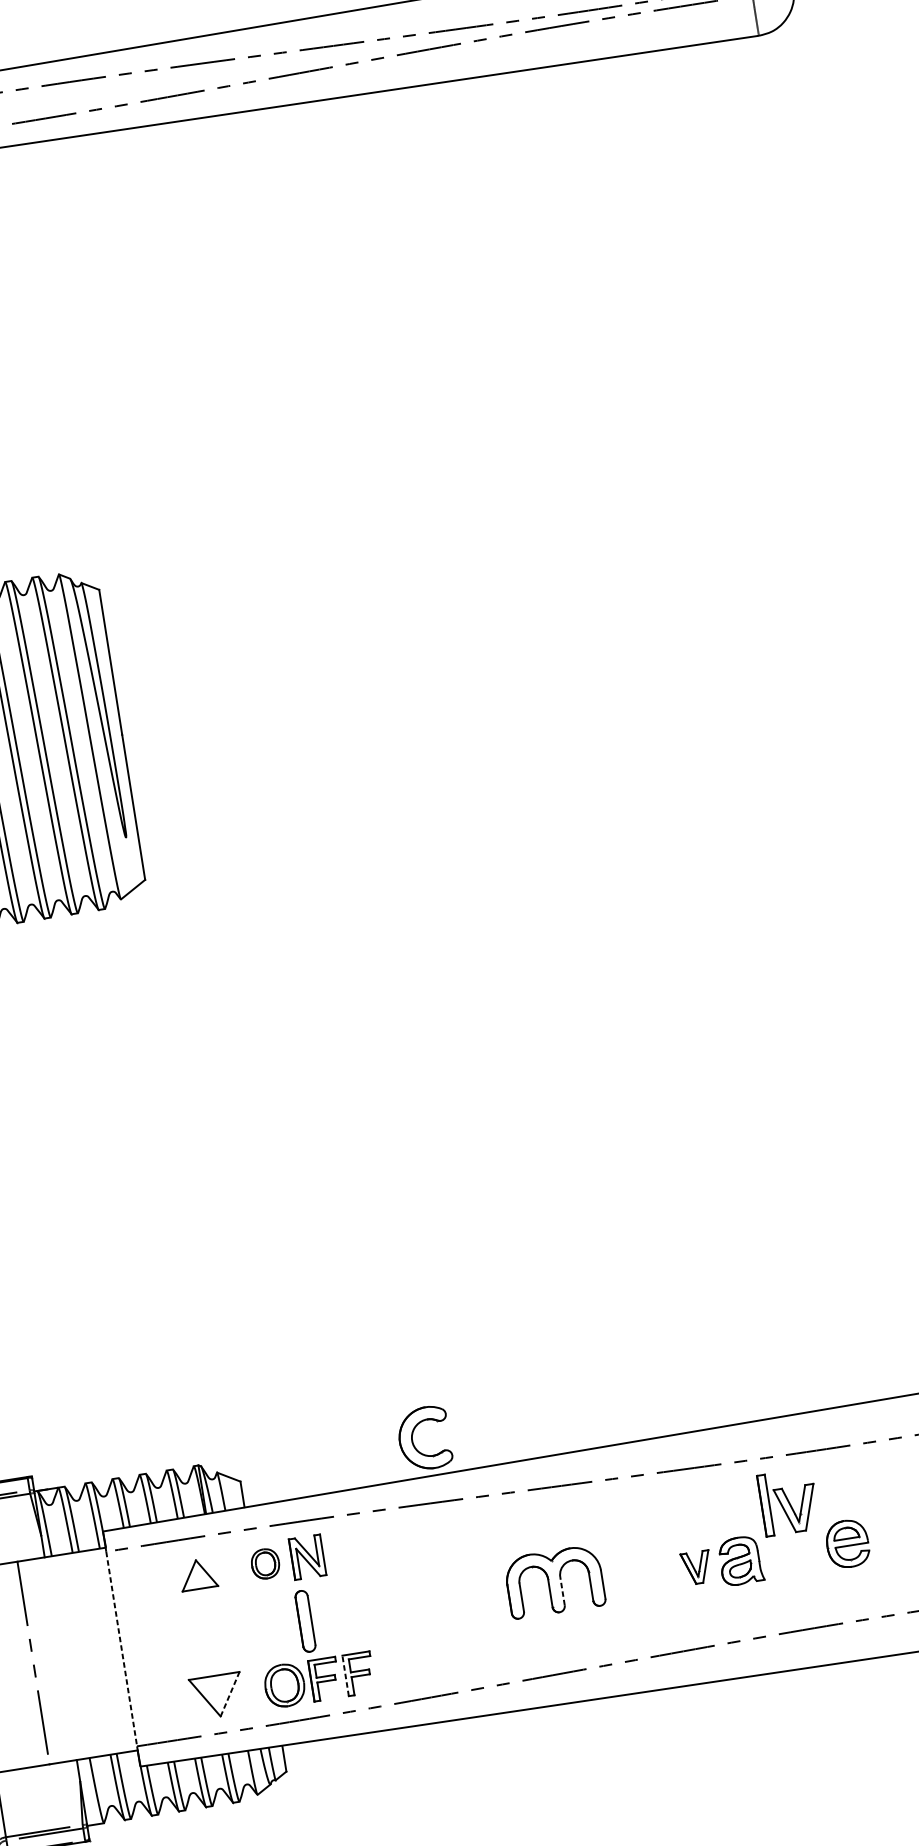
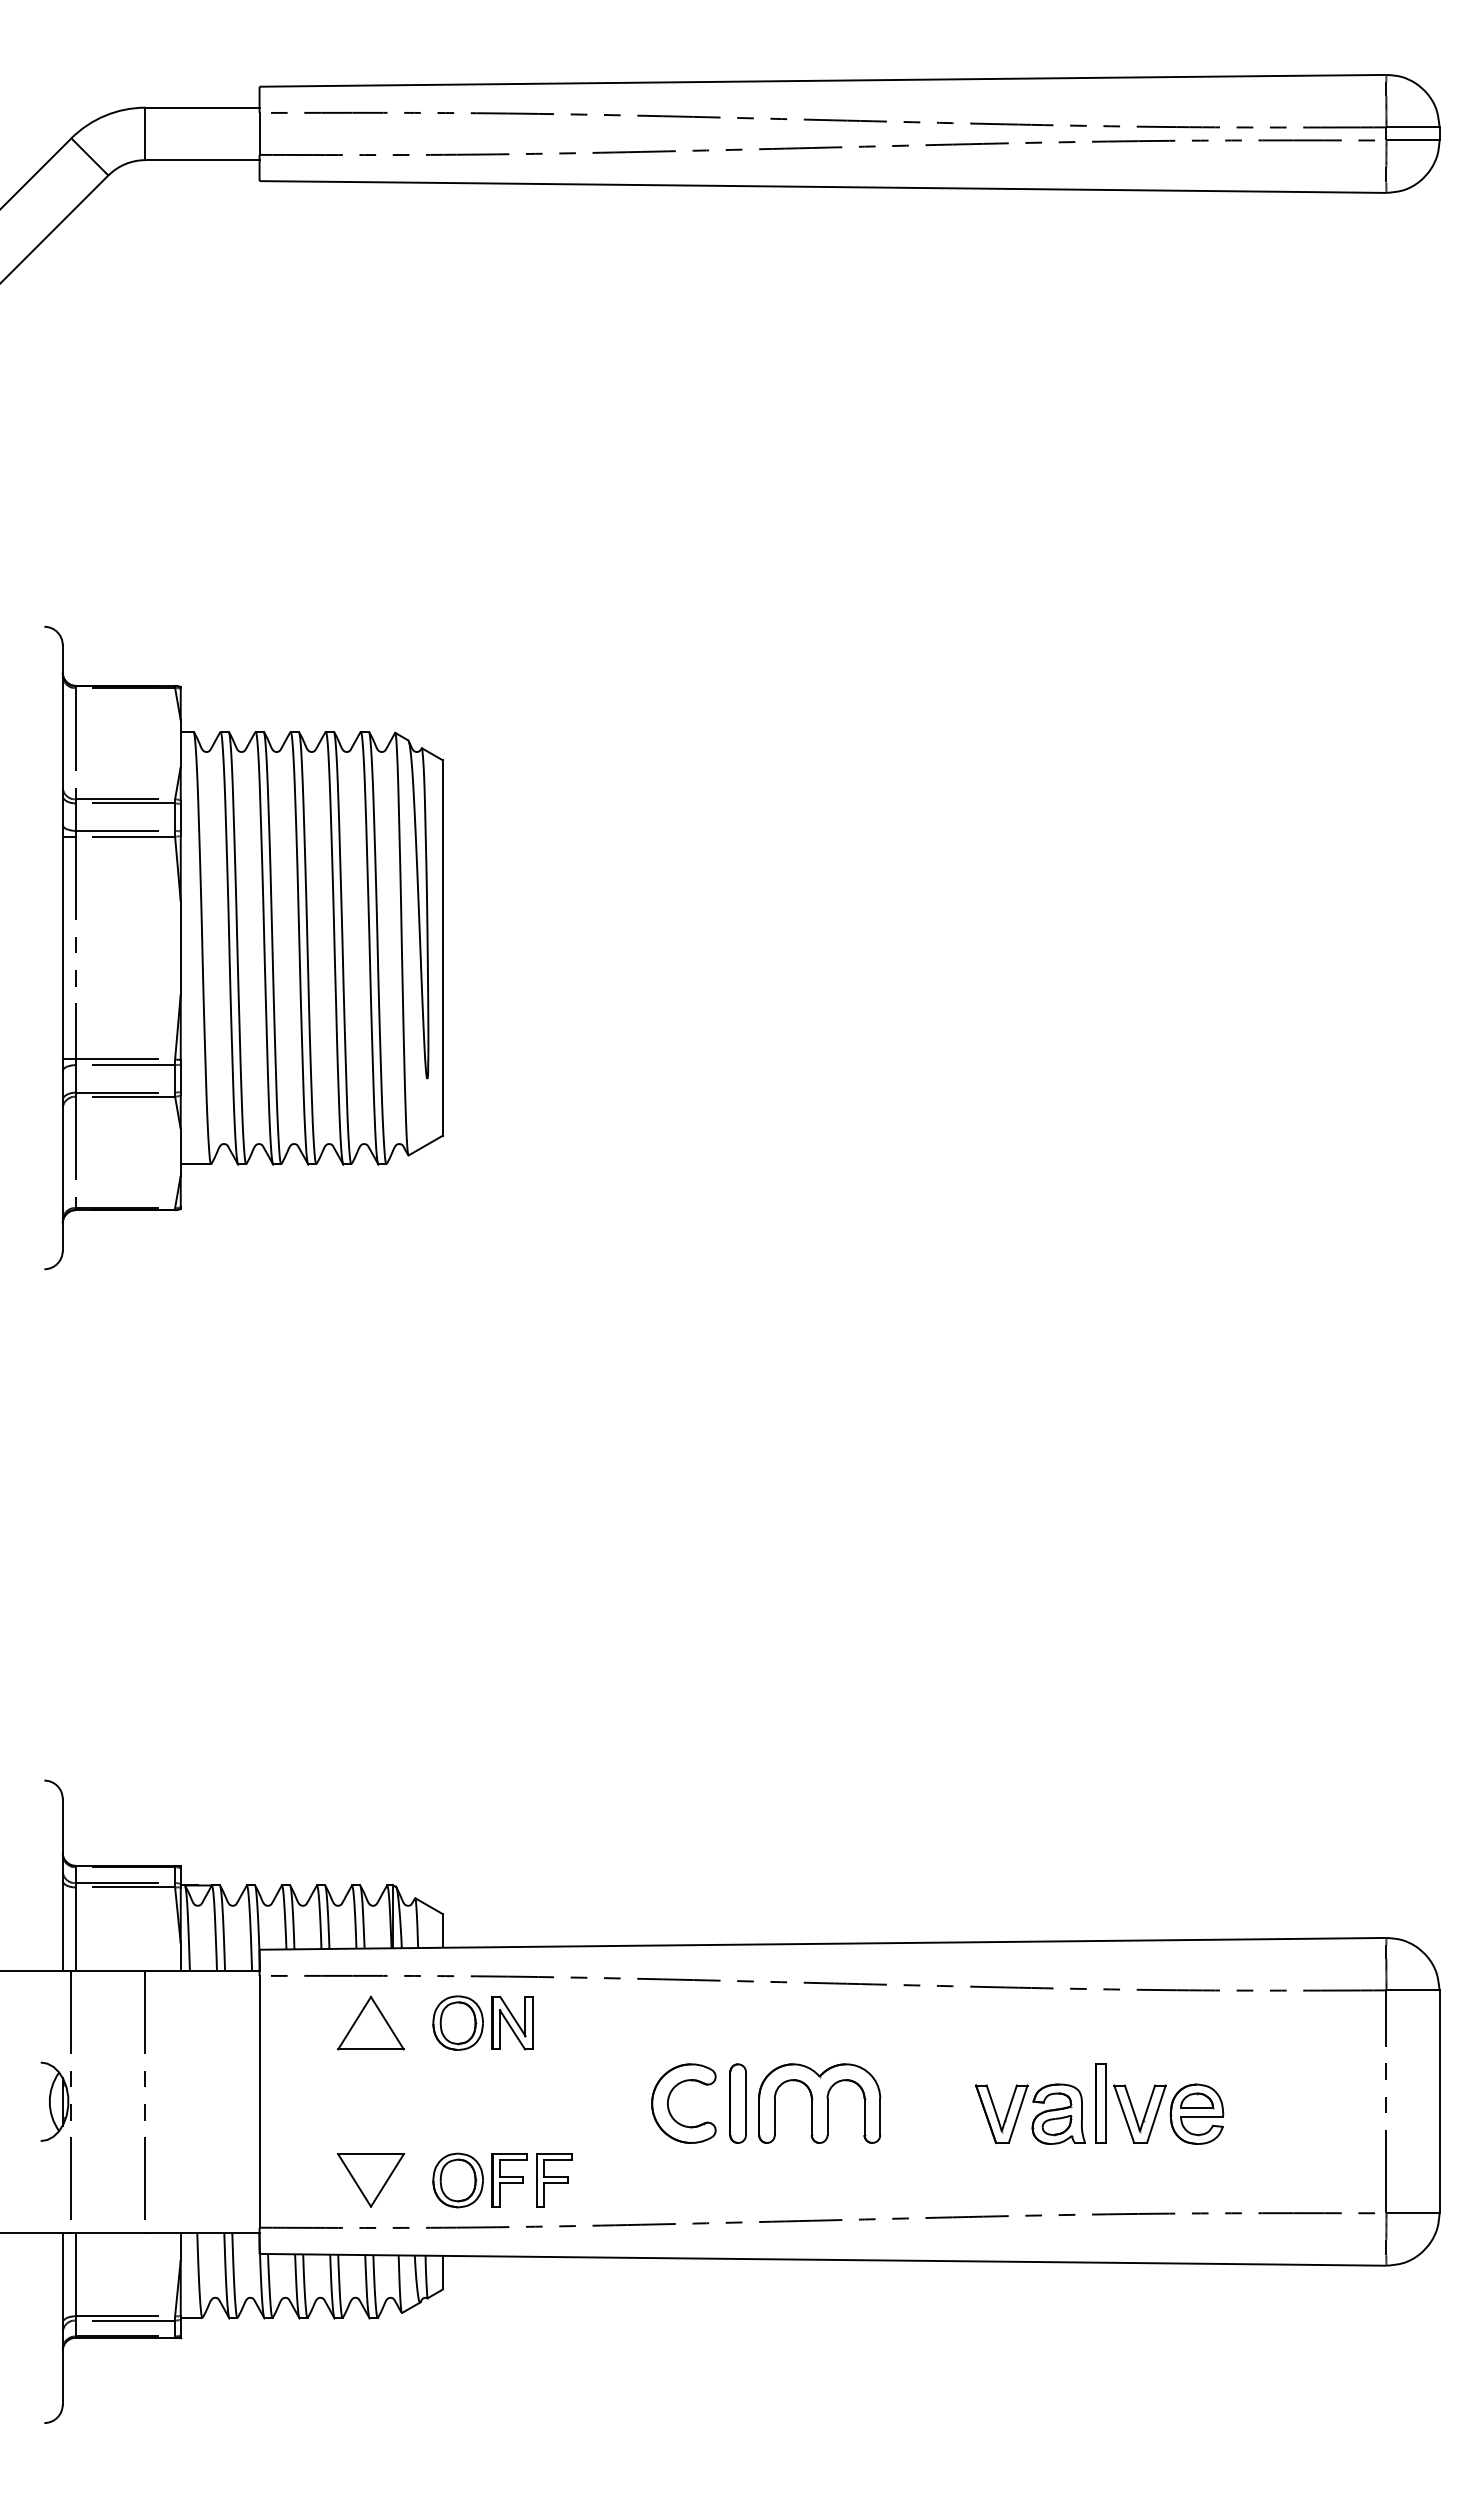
part: (412, 1437) -> (669, 2099), moved
part: (788, 1502) -> (1130, 2103), moved
part: (264, 1563) -> (457, 2022), size x1.43
part: (696, 1568) -> (1001, 2114), size x1.43
part: (197, 1574) -> (370, 2022), size x1.43
line: (562, 1590) -> (827, 2116), dashed -> solid
part: (305, 1621) -> (737, 2103), moved
line: (121, 1648) -> (259, 2101), dashed -> solid
line: (345, 1675) -> (536, 2180), dashed -> solid
line: (230, 1694) -> (387, 2180), dashed -> solid

